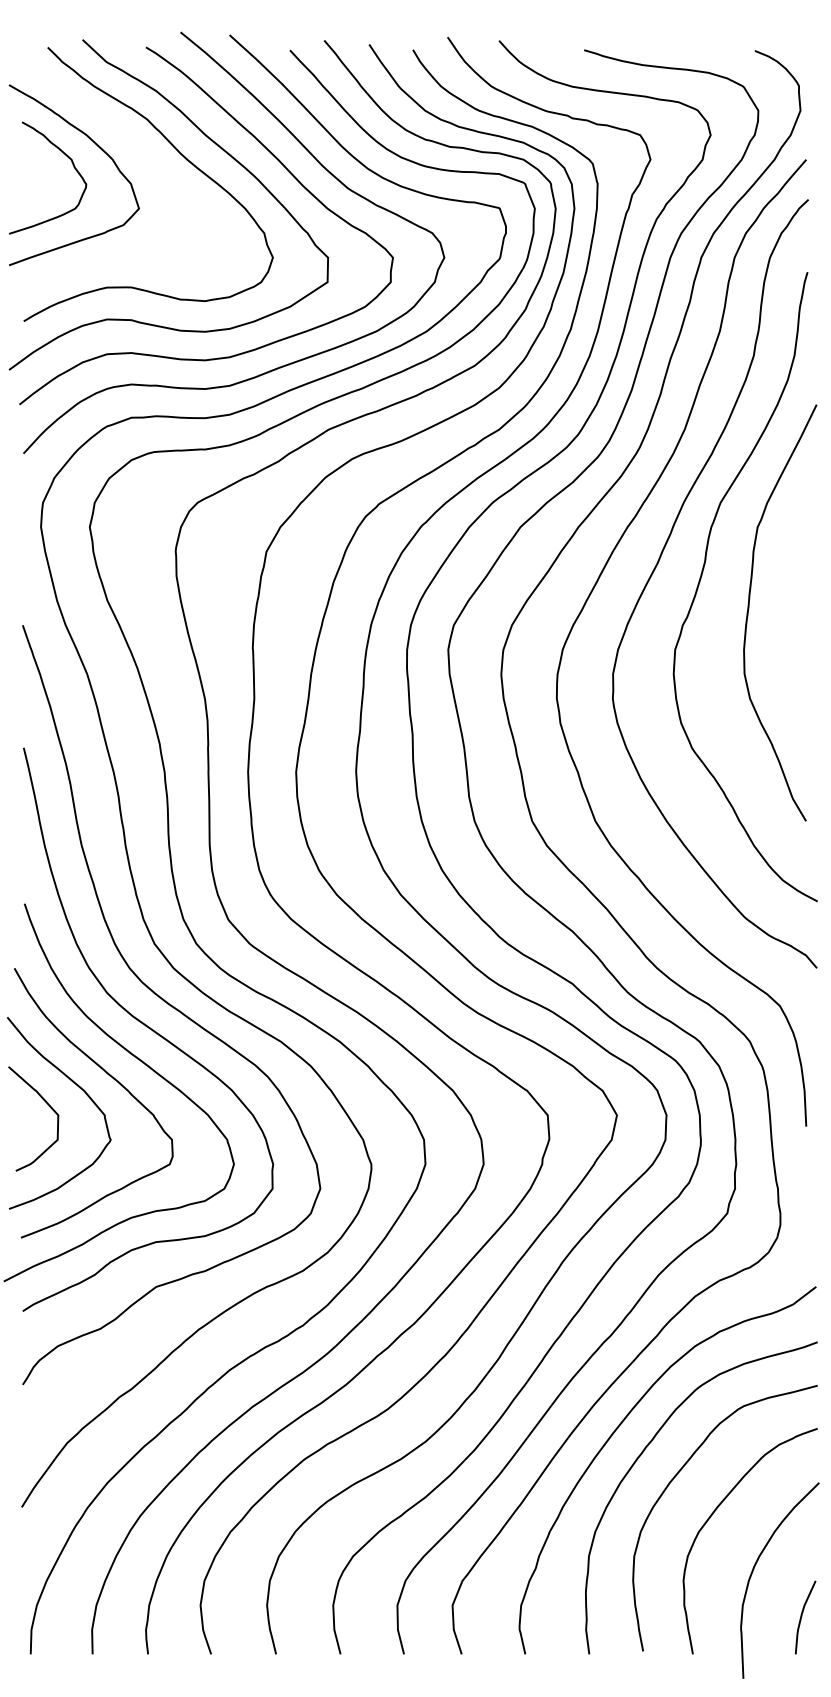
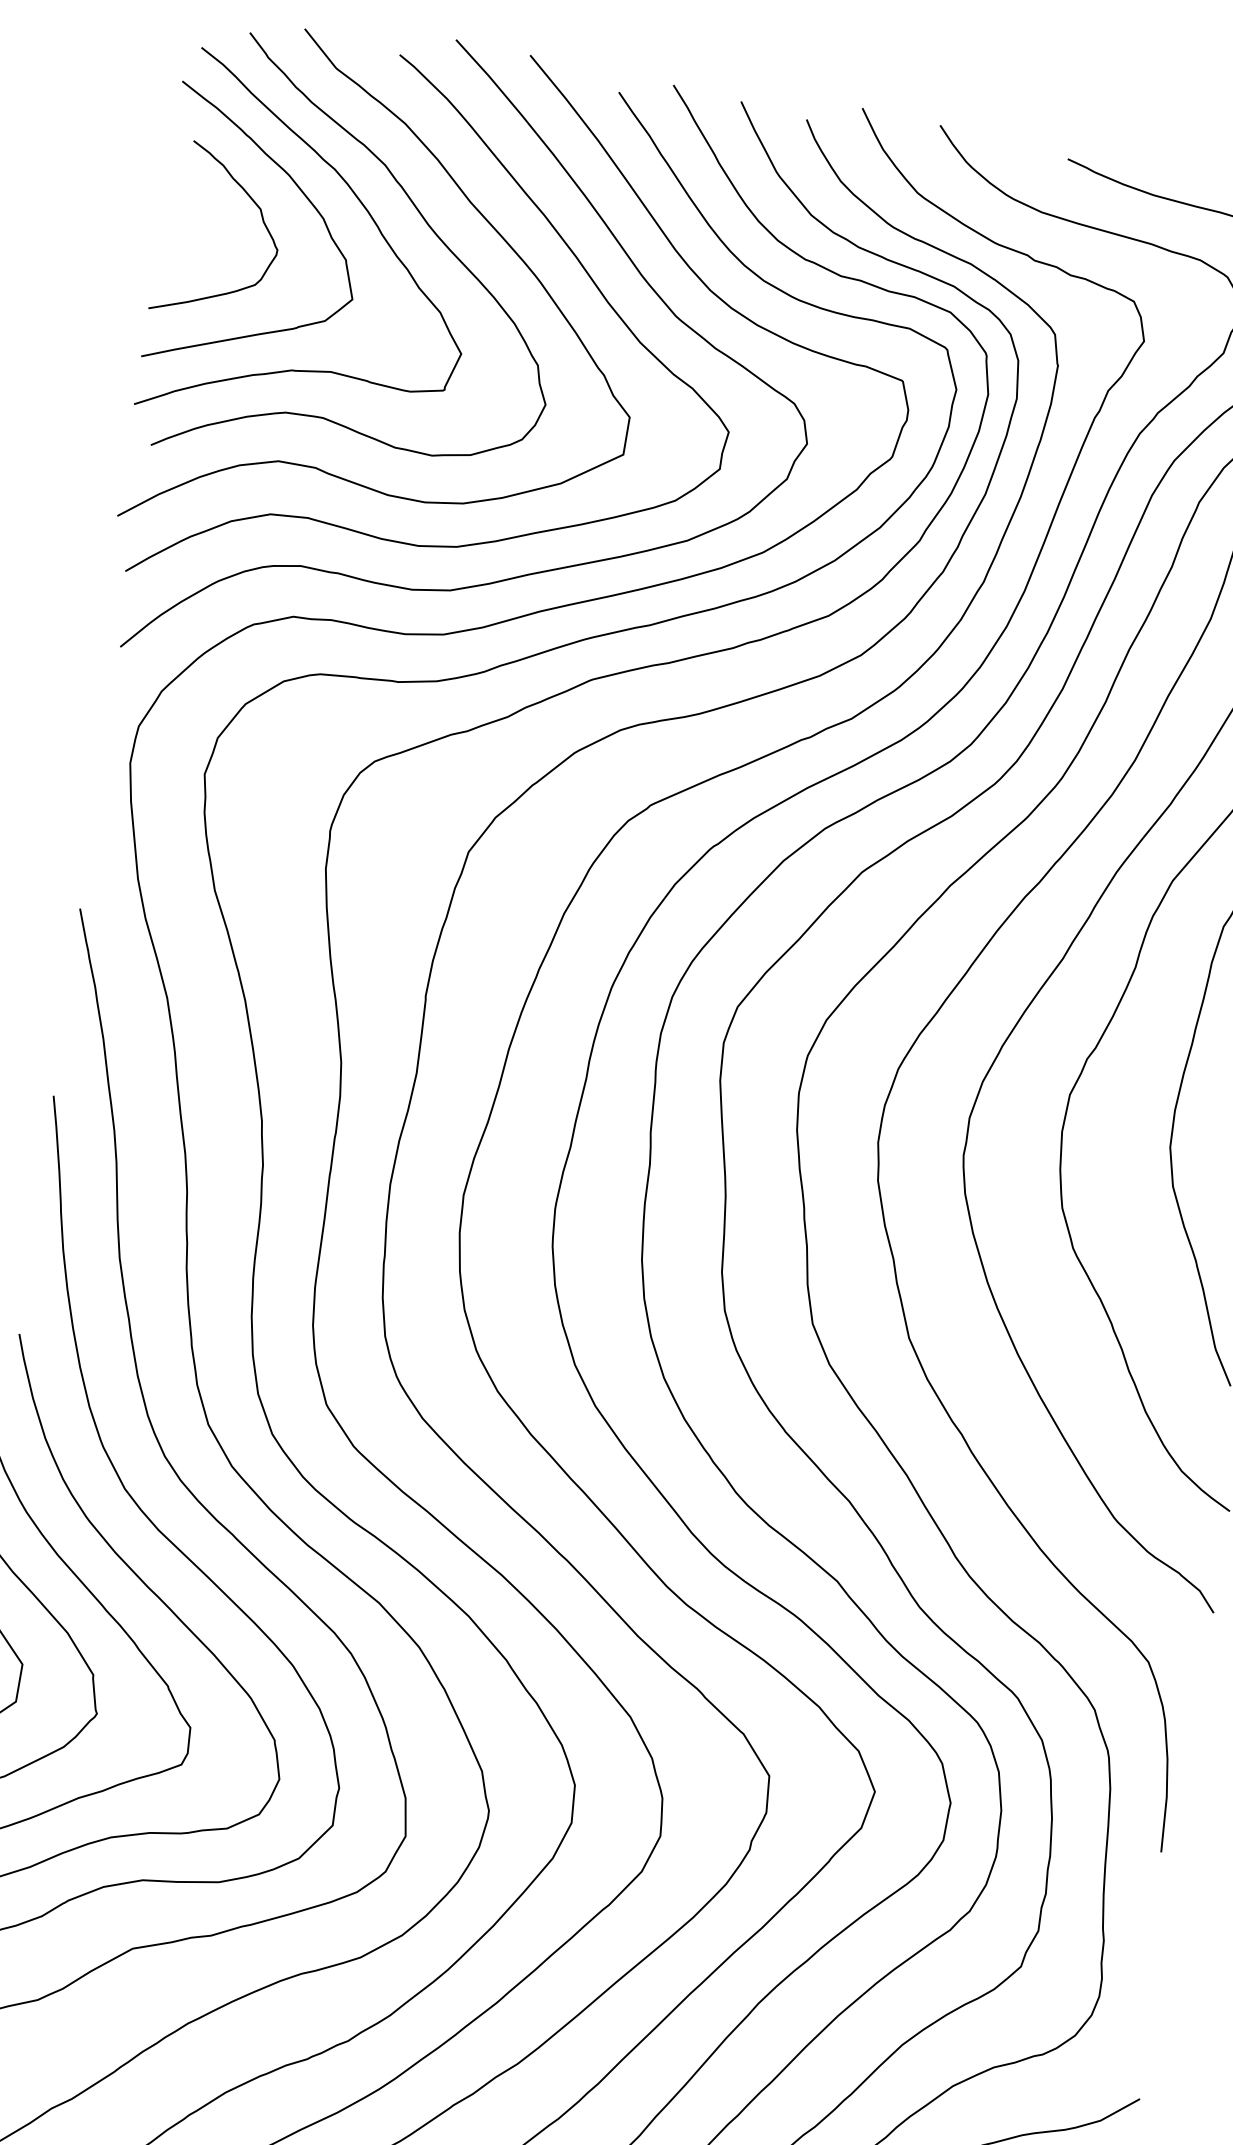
curve: (139, 151) -> (366, 212), added

